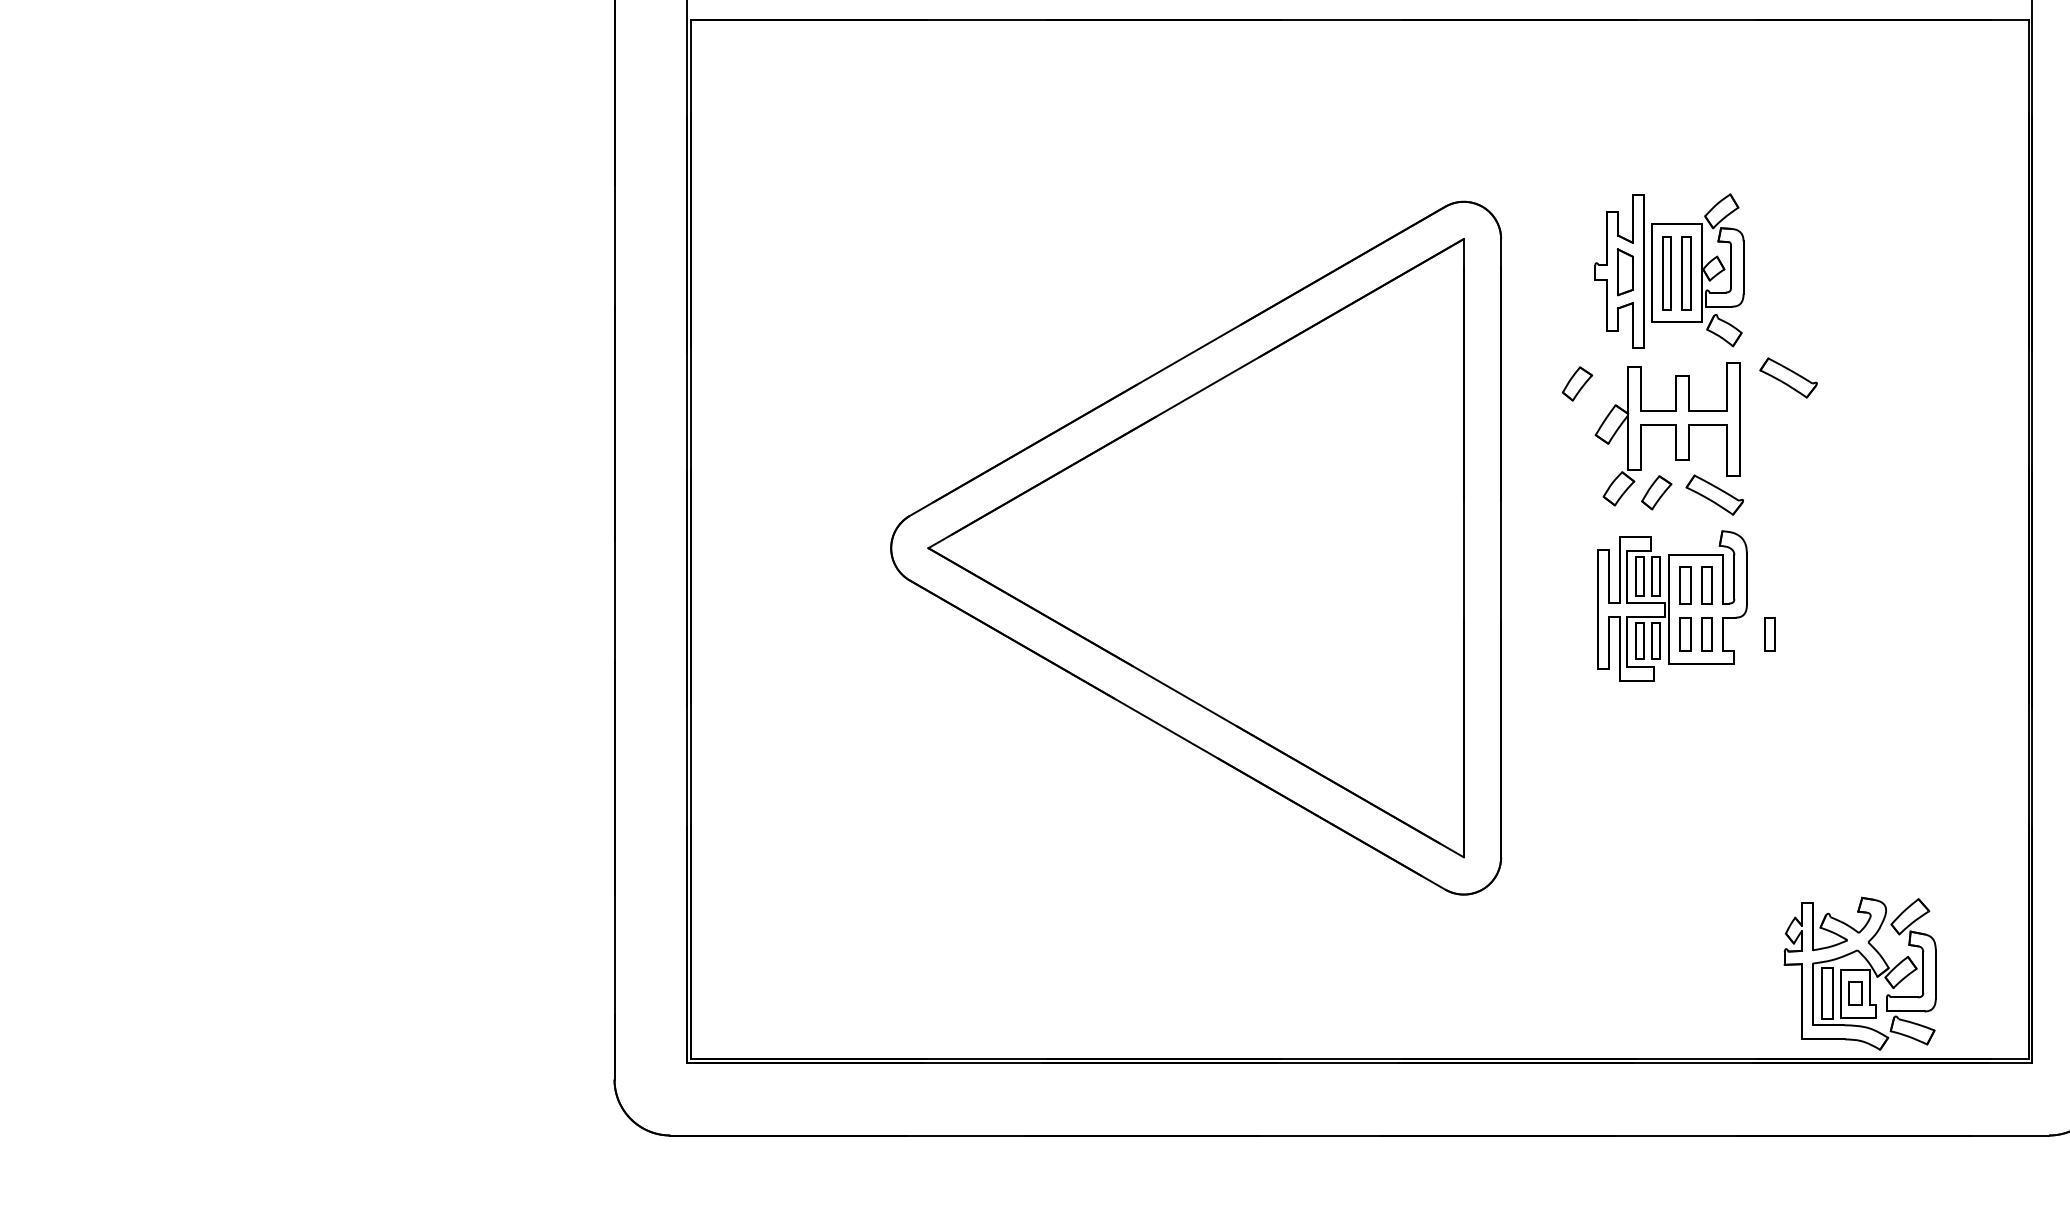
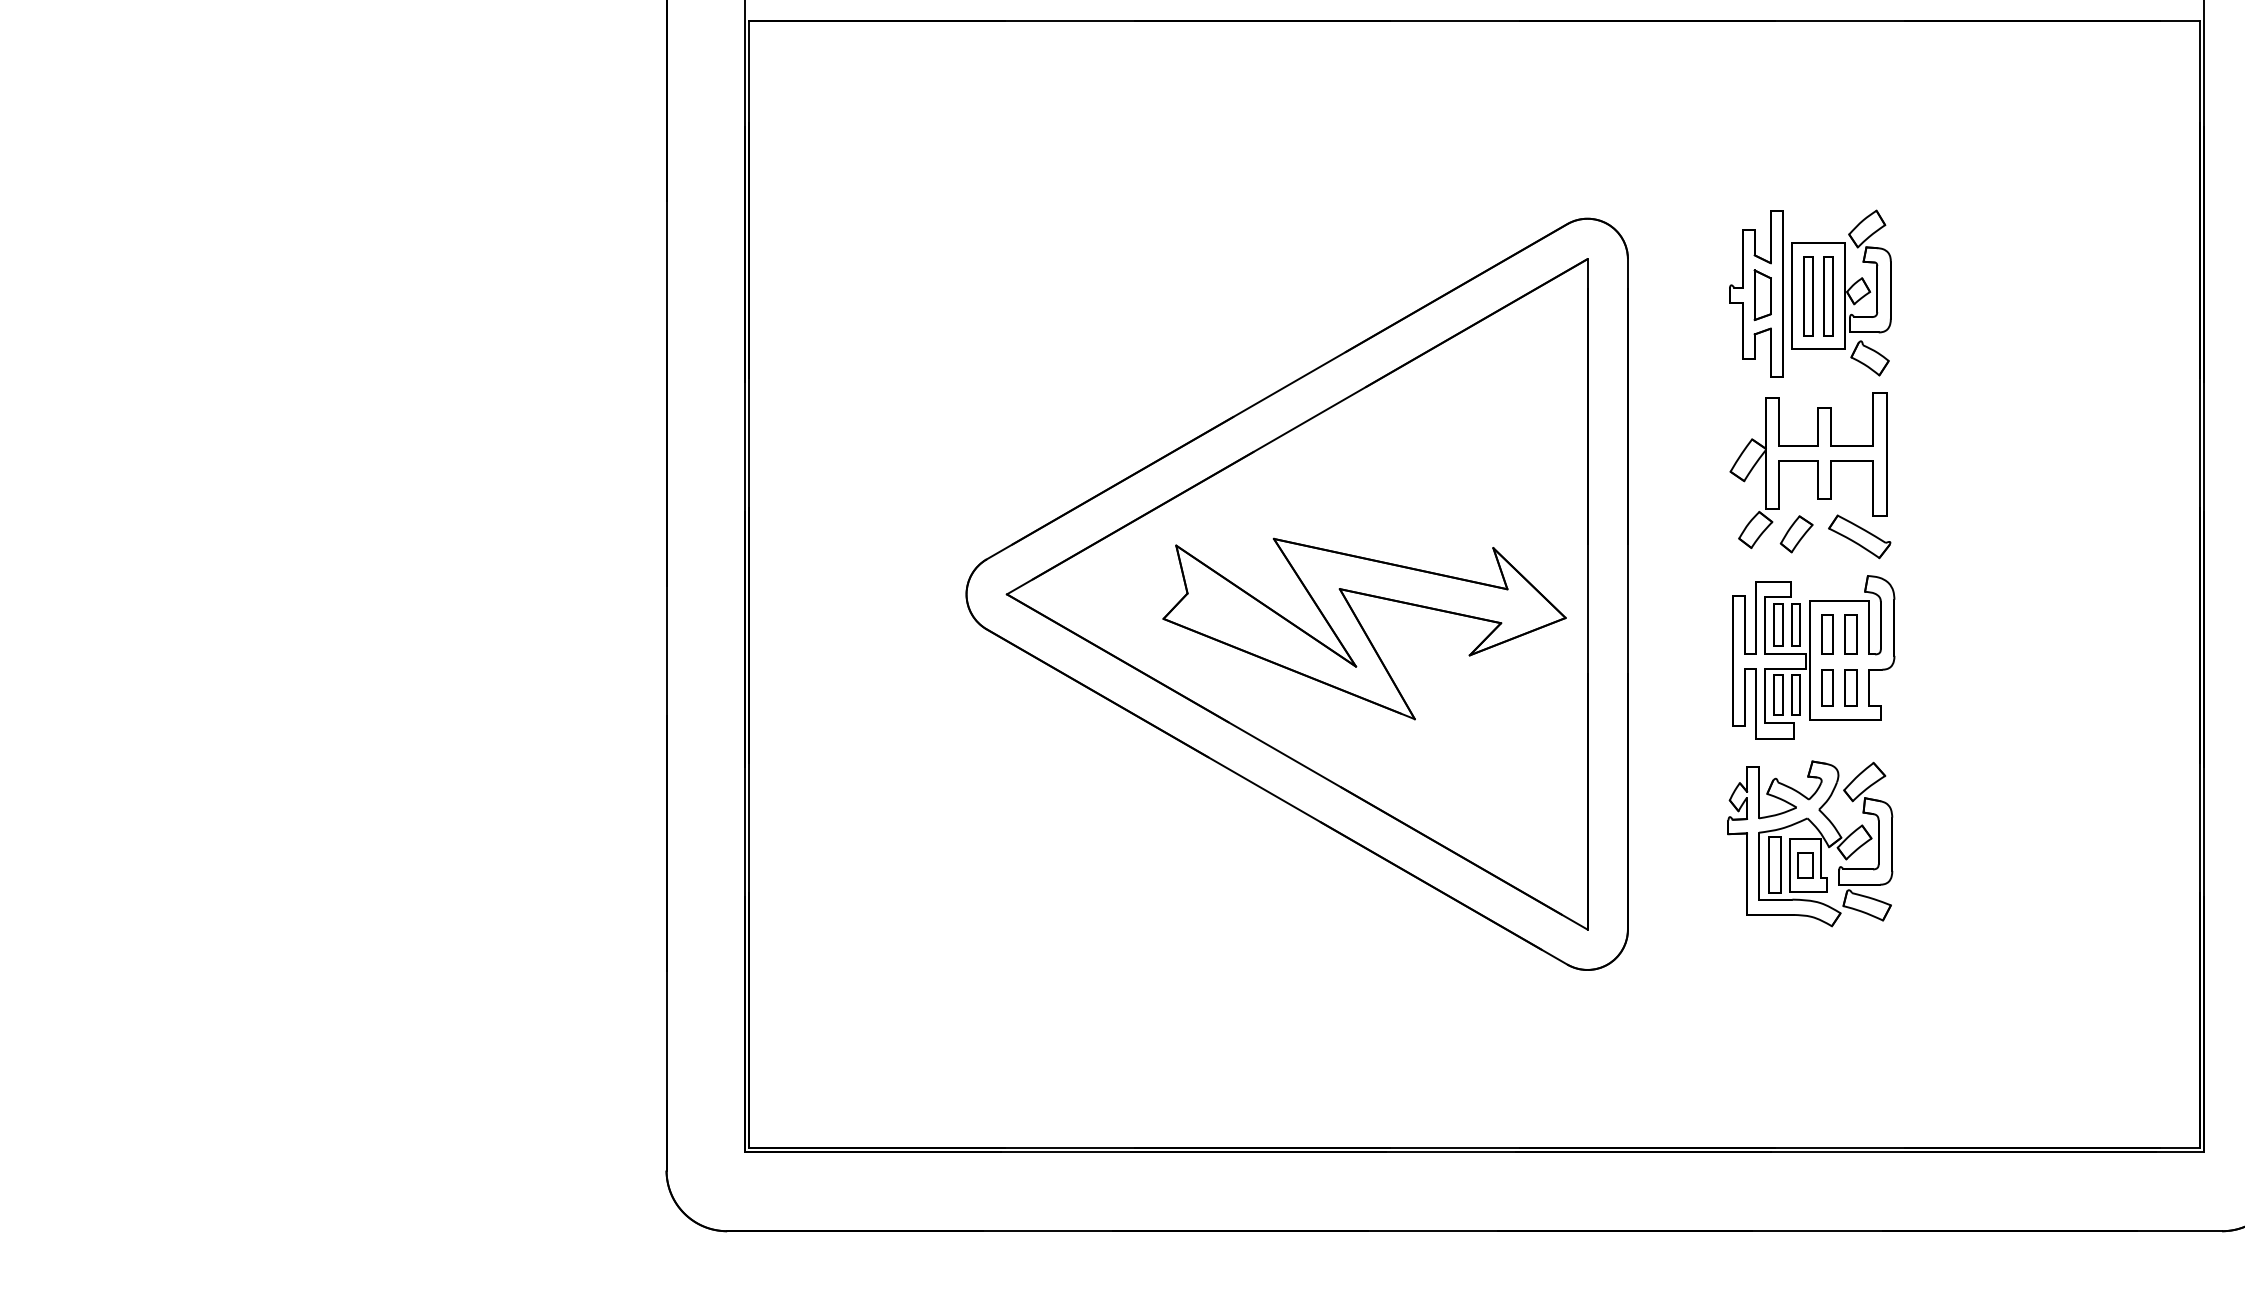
part: (1788, 377) -> (1939, 409), removed
part: (1577, 384) -> (1710, 416), removed
part: (1258, 579) -> (1364, 628), added
part: (1769, 634) -> (1919, 687), removed
part: (1860, 973) -> (1810, 843), moved

